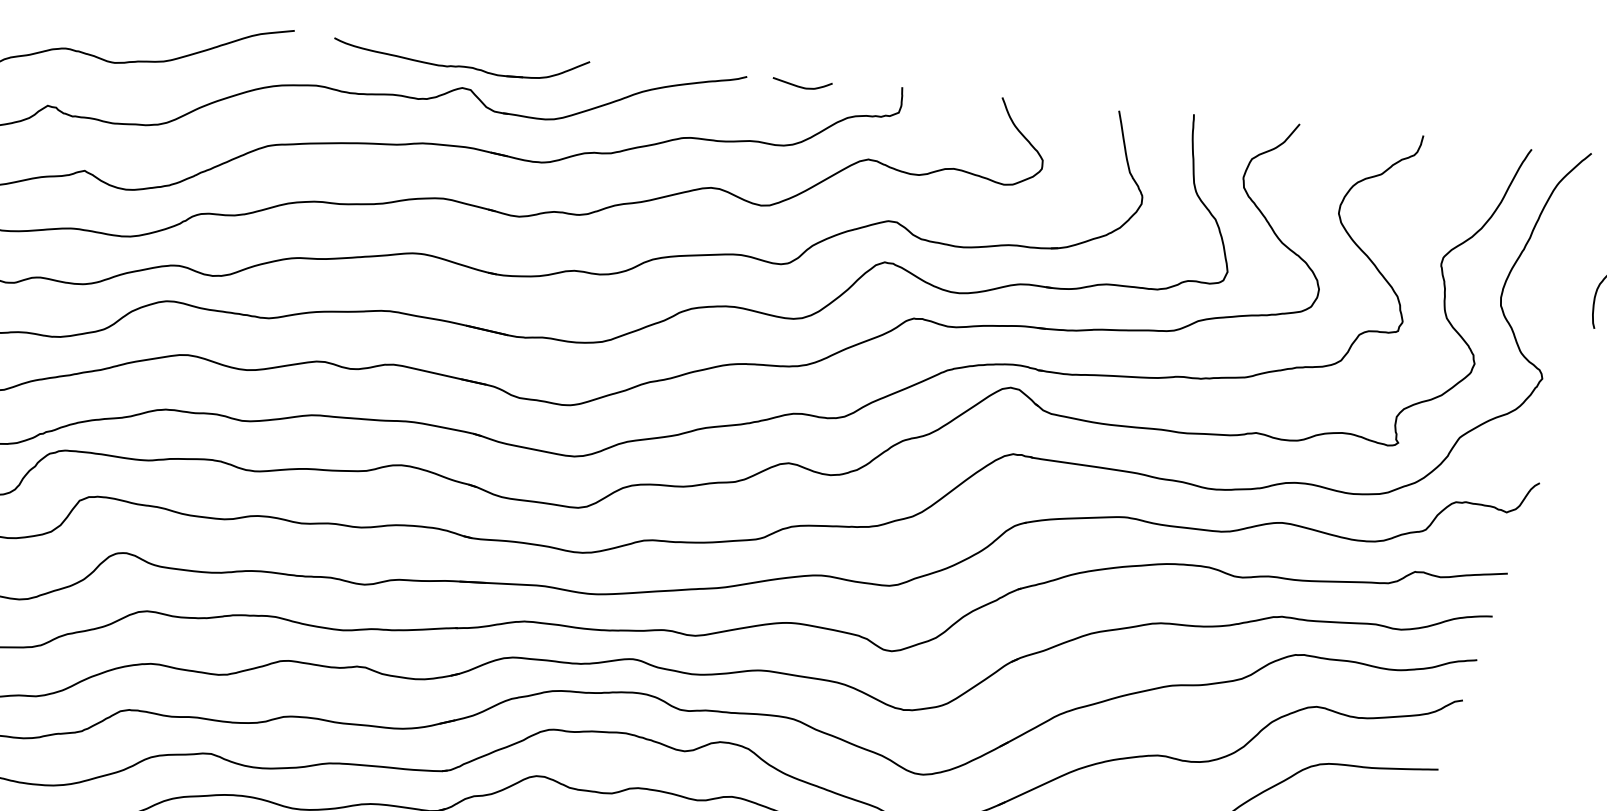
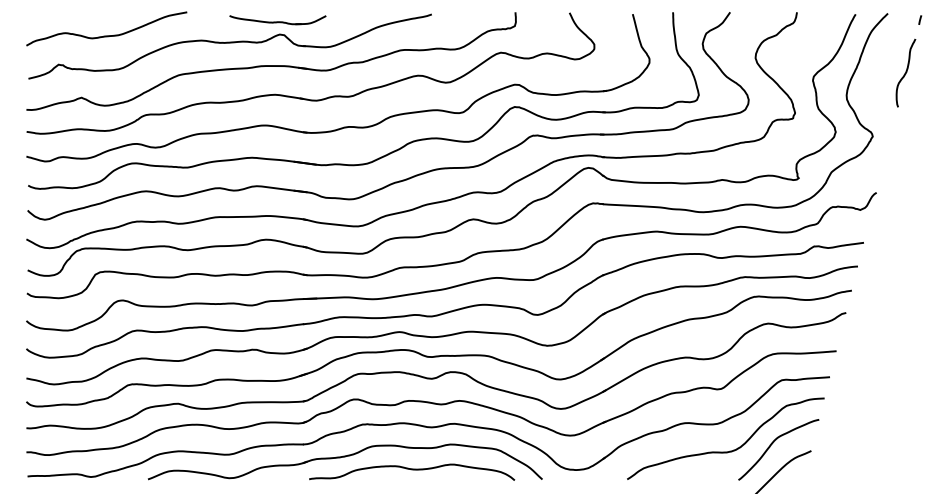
part: (460, 59) -> (277, 19), size x0.7
curve: (801, 85) -> (461, 16), removed

